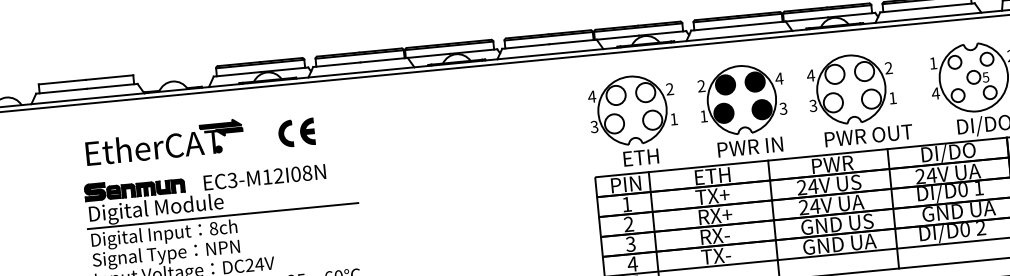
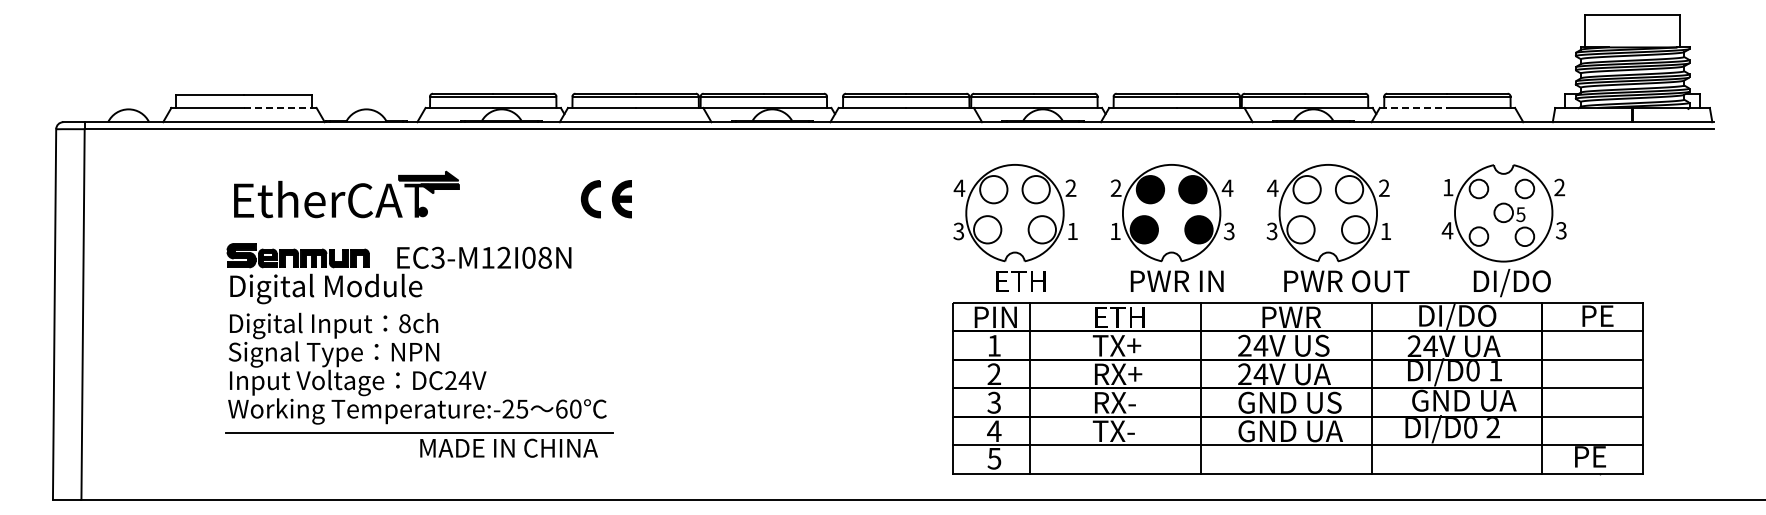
line: (903, 9) -> (1413, 107), solid -> dashed
line: (111, 86) -> (279, 107), solid -> dashed
part: (296, 133) -> (606, 199), moved
line: (222, 216) -> (419, 307), removed

